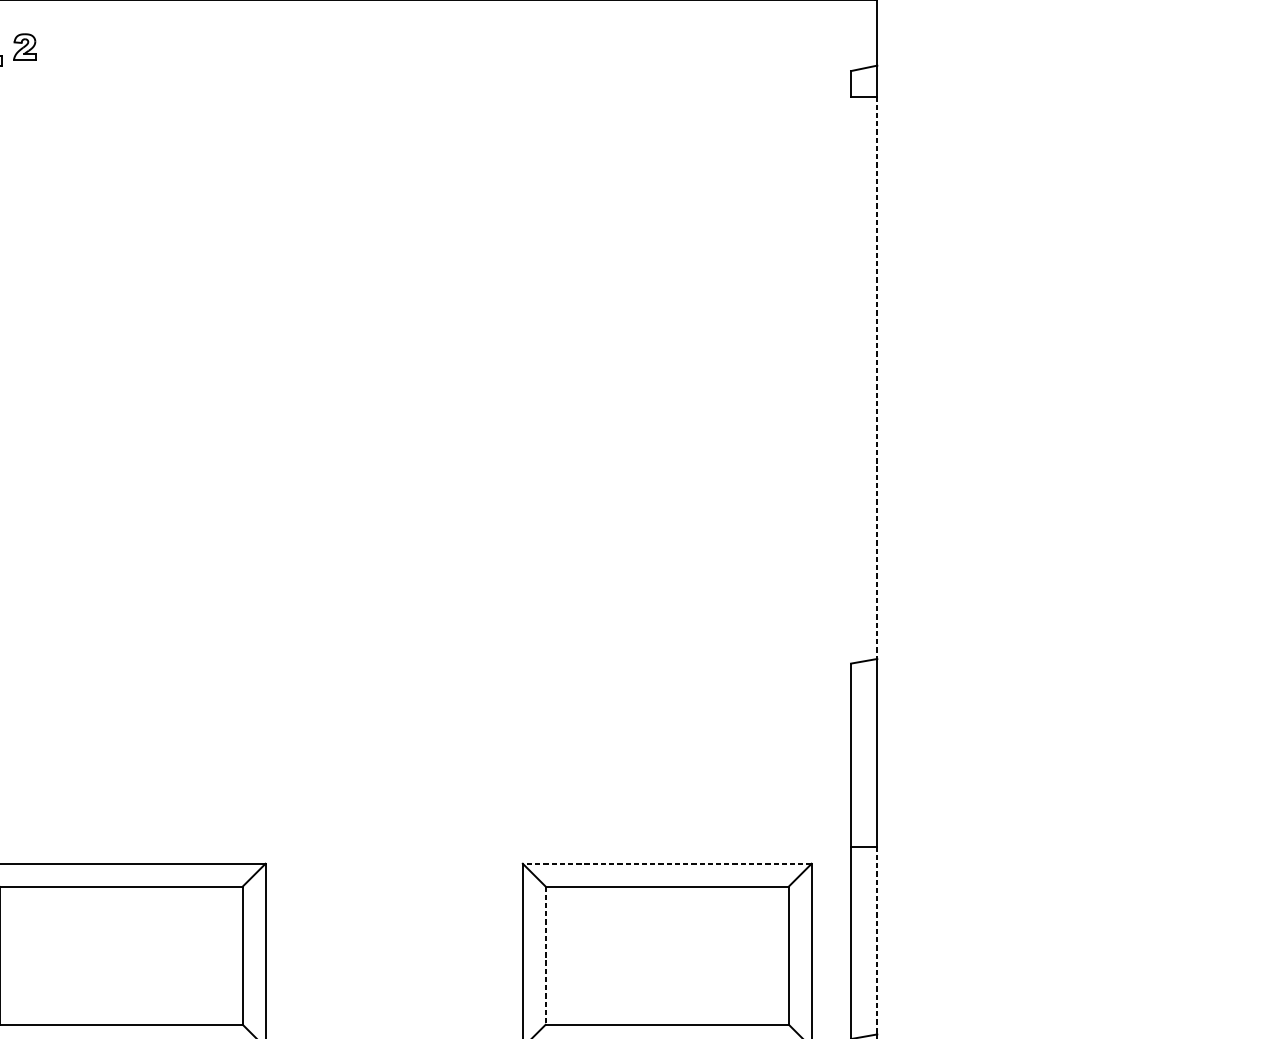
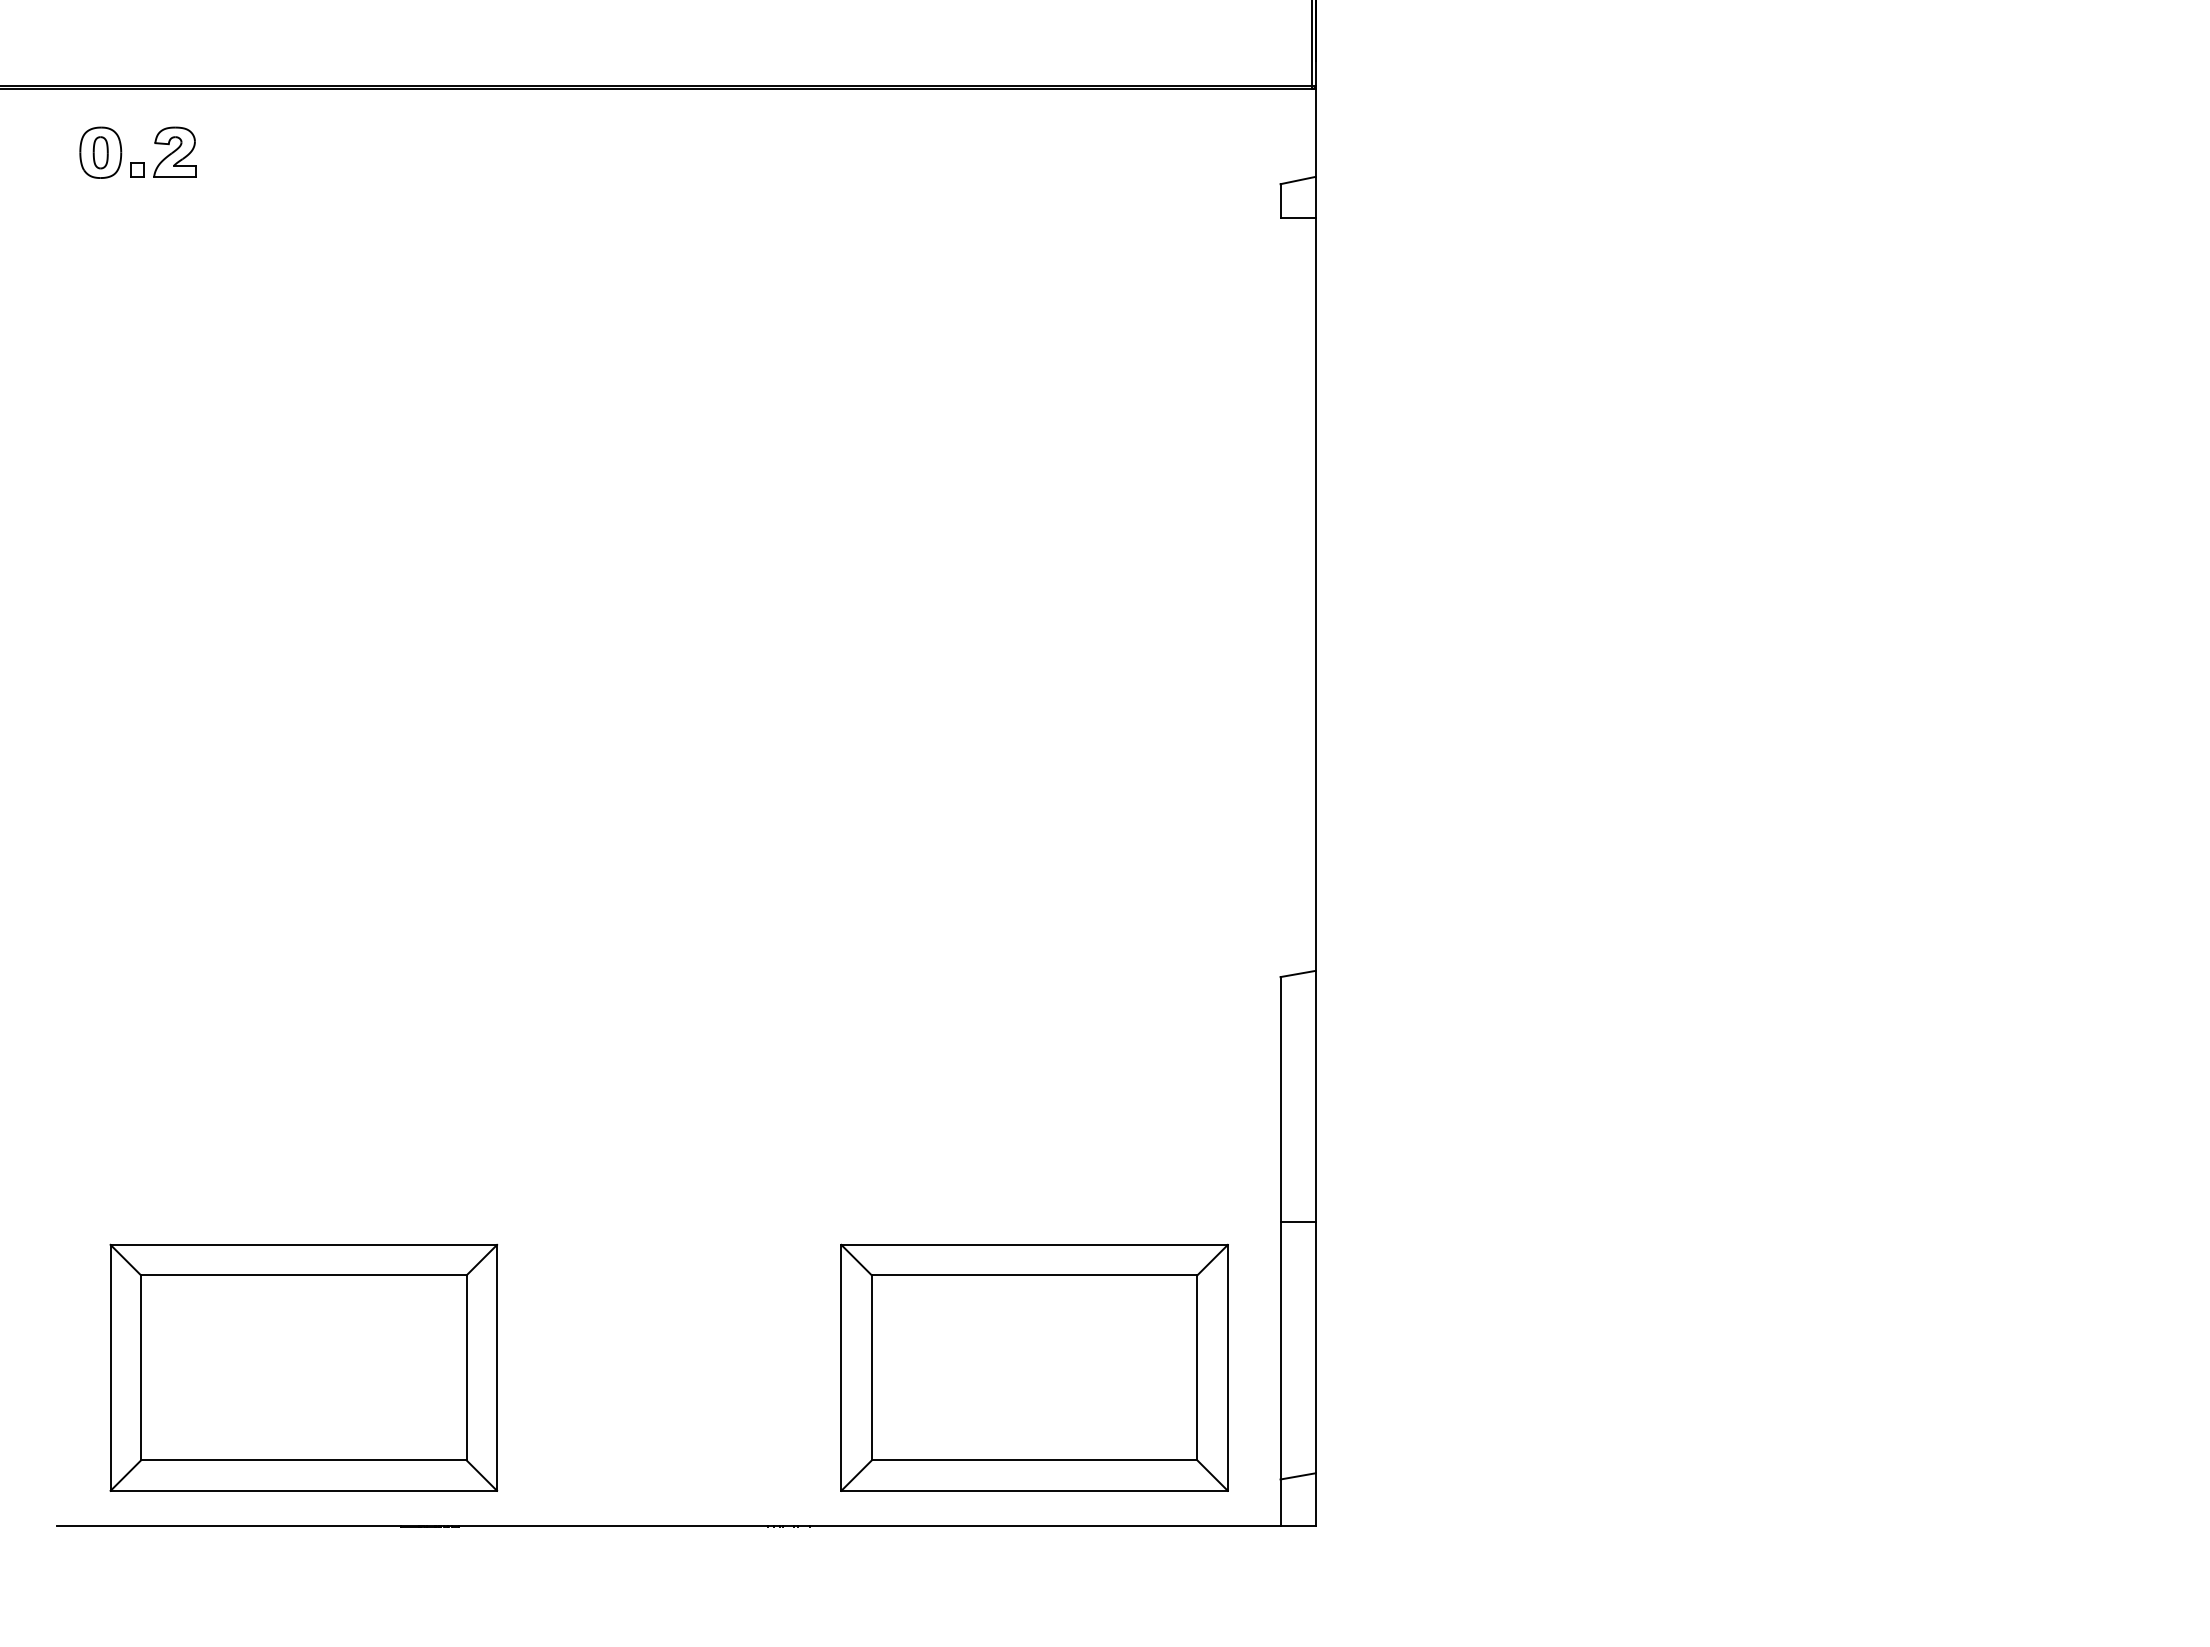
part: (24, 46) -> (174, 151), size x1.43
line: (877, 378) -> (1315, 595), dashed -> solid
line: (667, 863) -> (1034, 1244), dashed -> solid
line: (877, 940) -> (1315, 1347), dashed -> solid
line: (545, 955) -> (871, 1367), dashed -> solid

